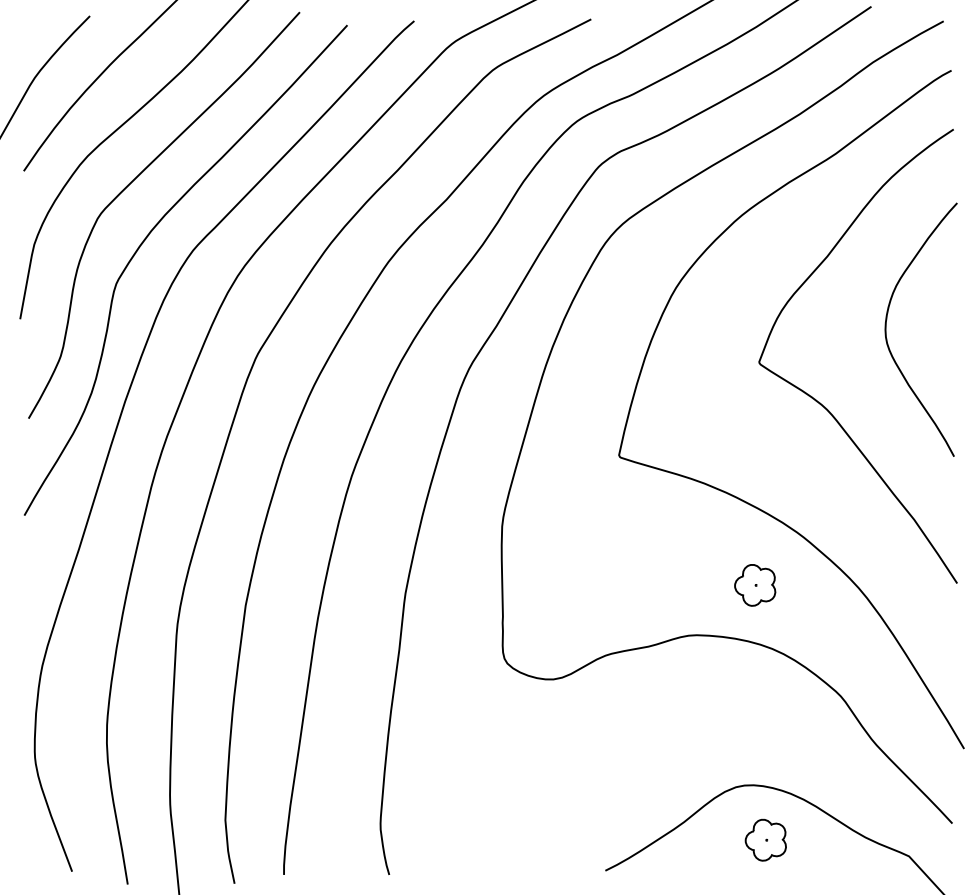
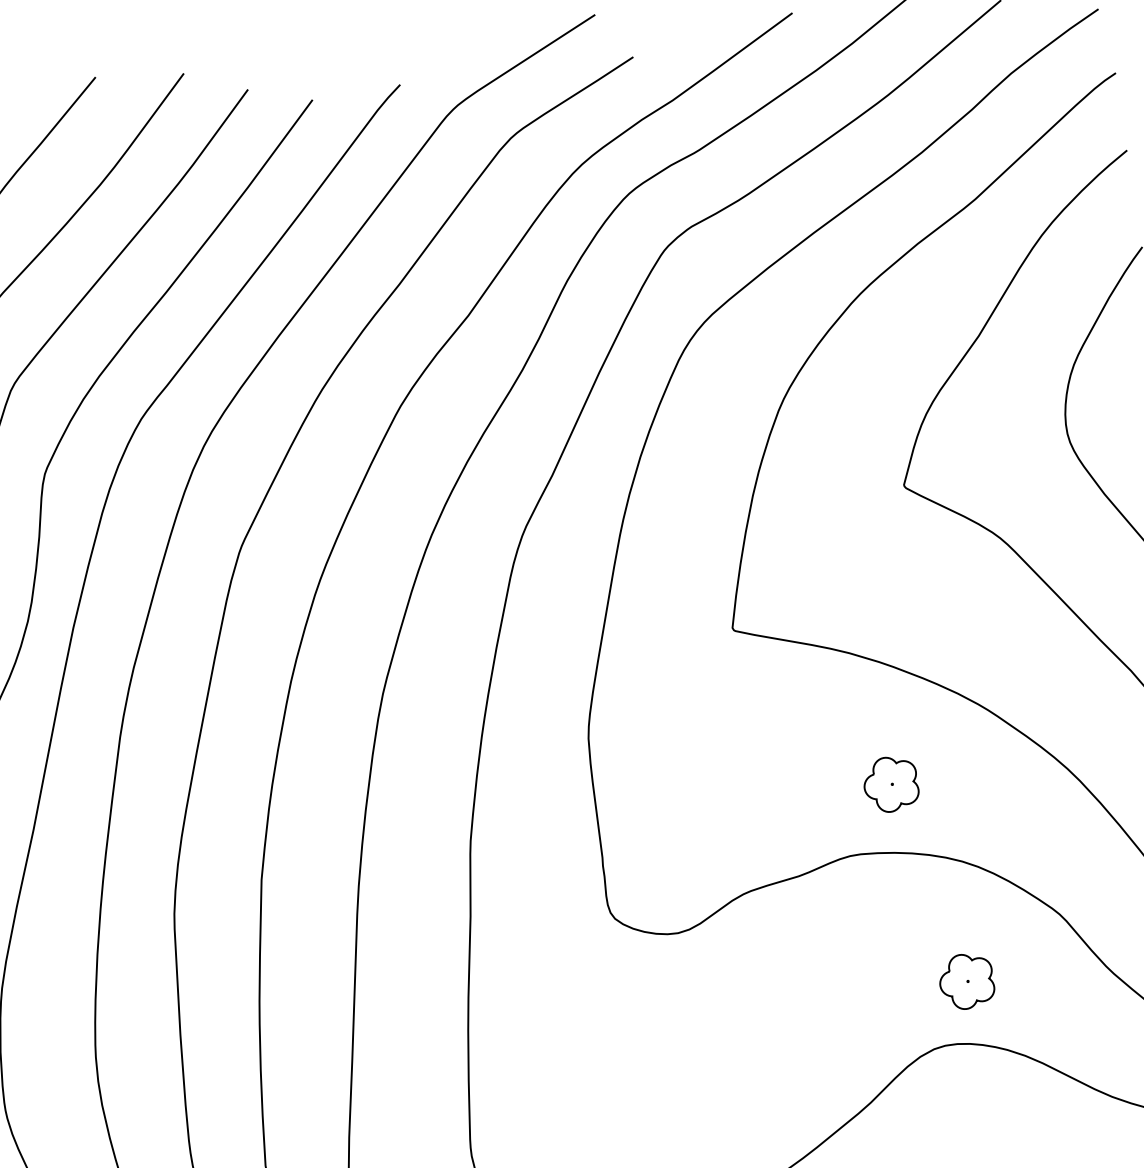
part: (755, 585) -> (891, 784), moved
part: (765, 839) -> (966, 980), moved

